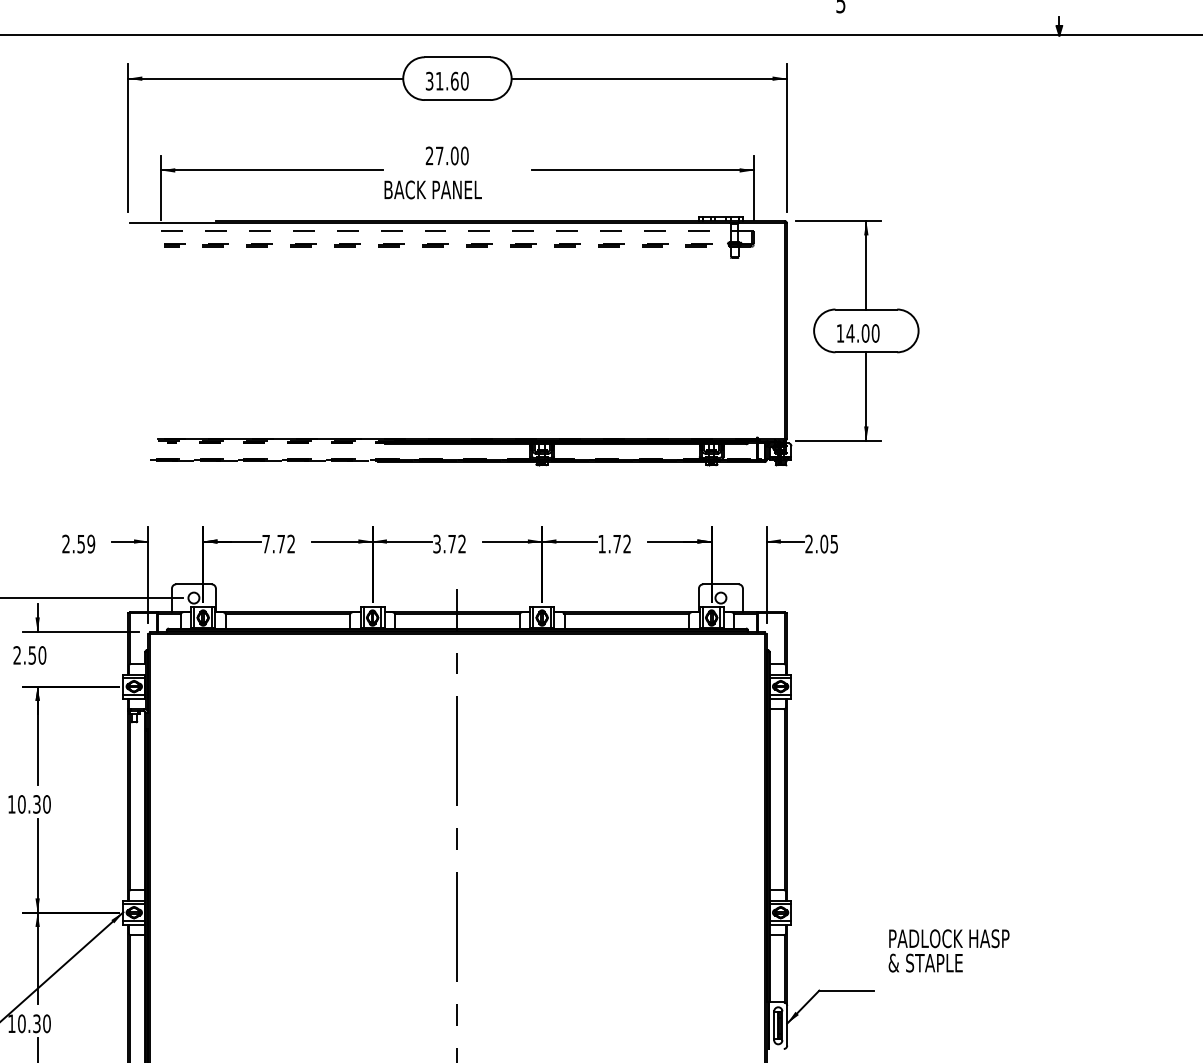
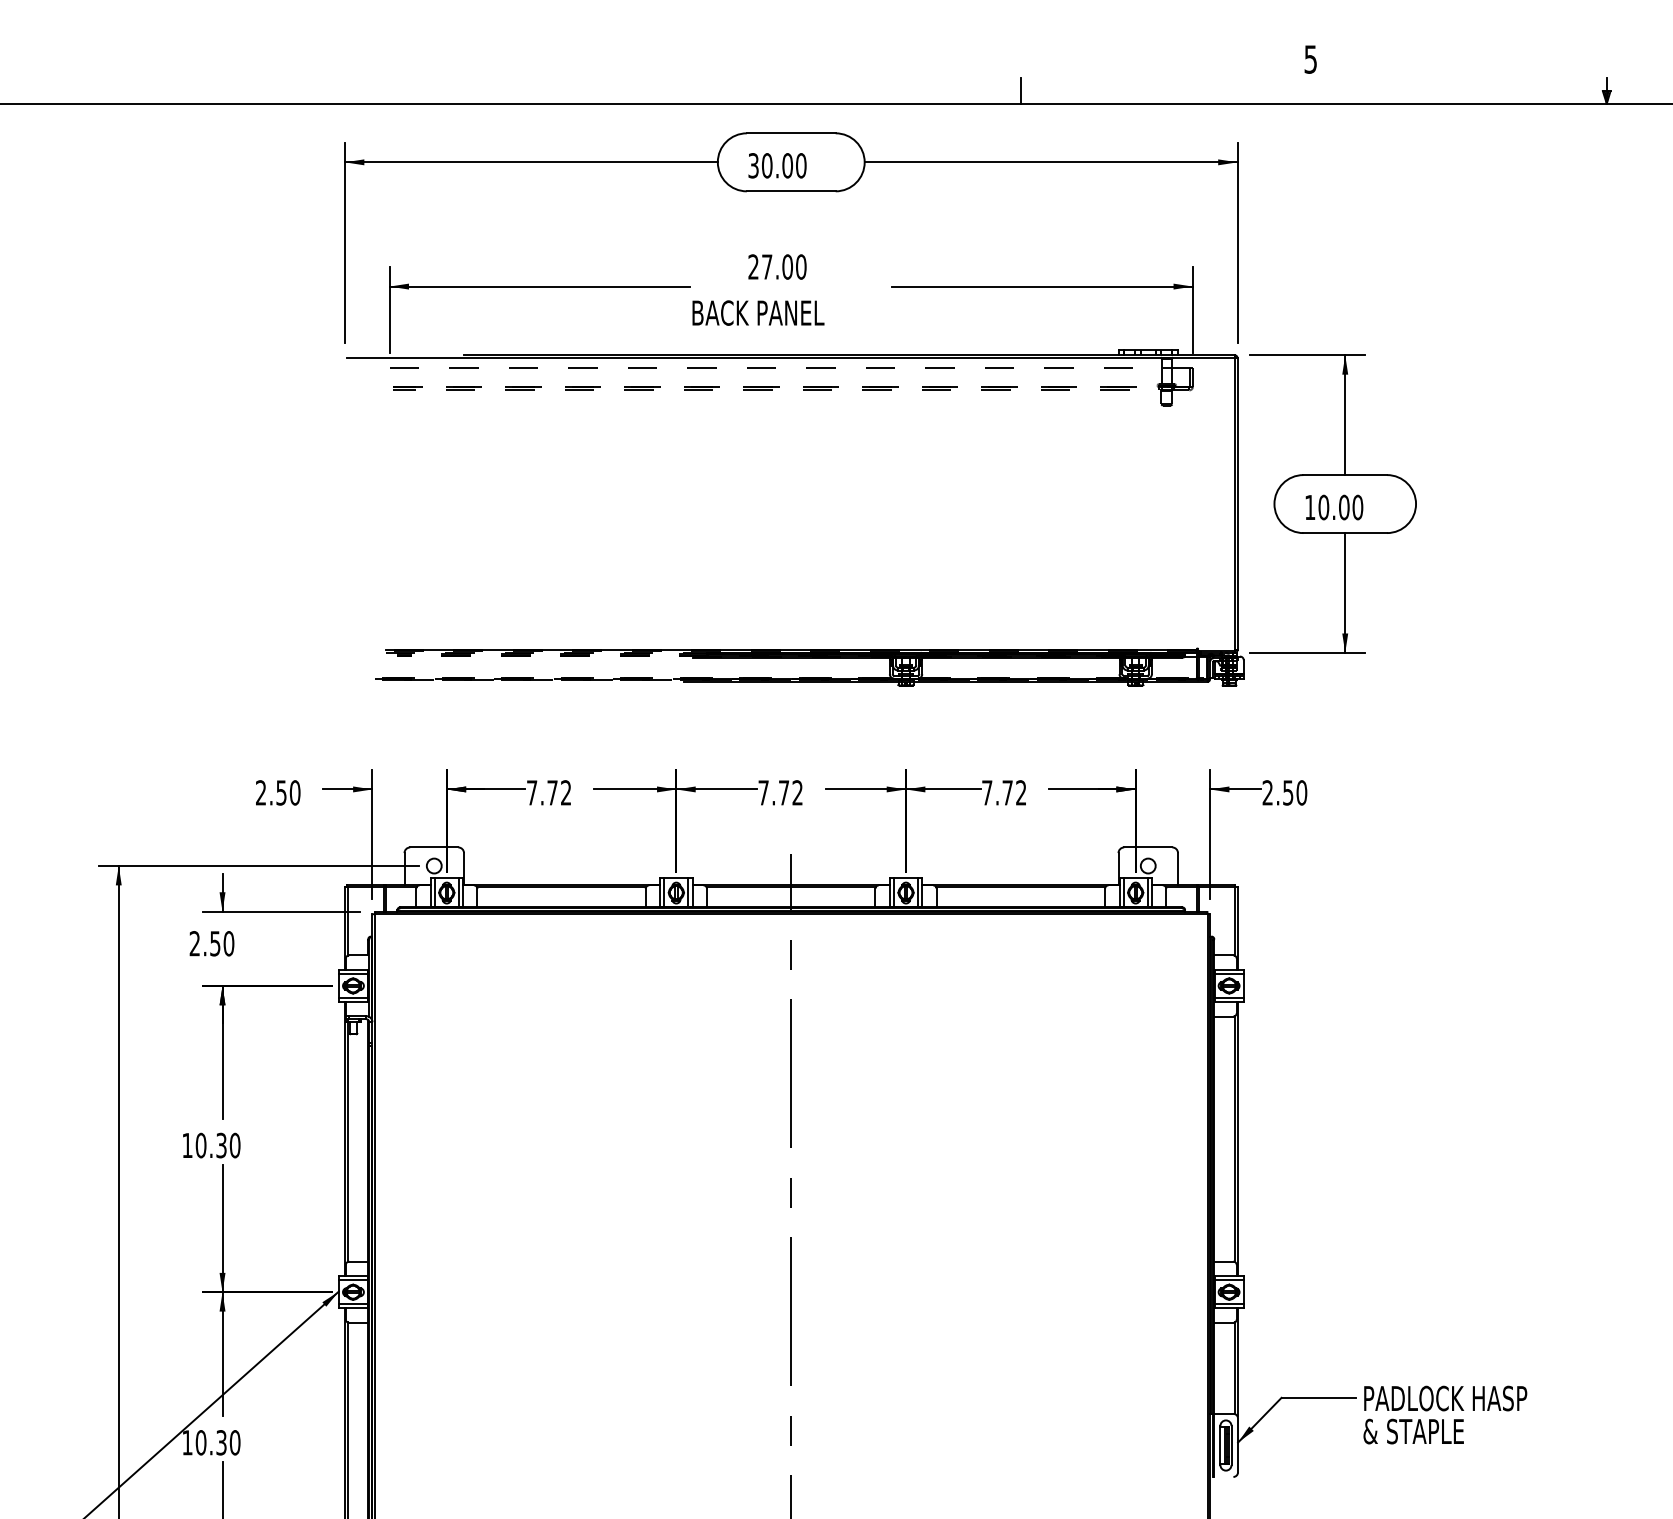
line: (627, 25) -> (1021, 90), added
text: (447, 81) -> (777, 165), 31.60 -> 30.00
text: (850, 333) -> (1323, 507), 14.00 -> 10.00
text: (90, 543) -> (294, 792), 2.59 -> 2.50
text: (436, 543) -> (763, 792), 3.72 -> 7.72
text: (602, 543) -> (987, 792), 1.72 -> 7.72
text: (829, 543) -> (1295, 792), 2.05 -> 2.50
text: (949, 950) -> (1445, 1414), moved

